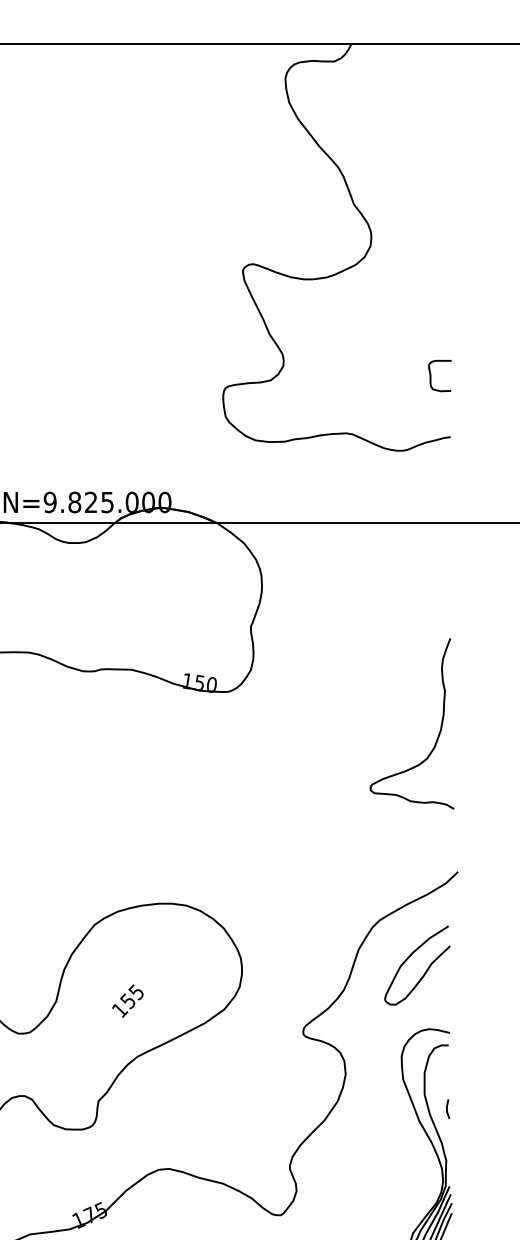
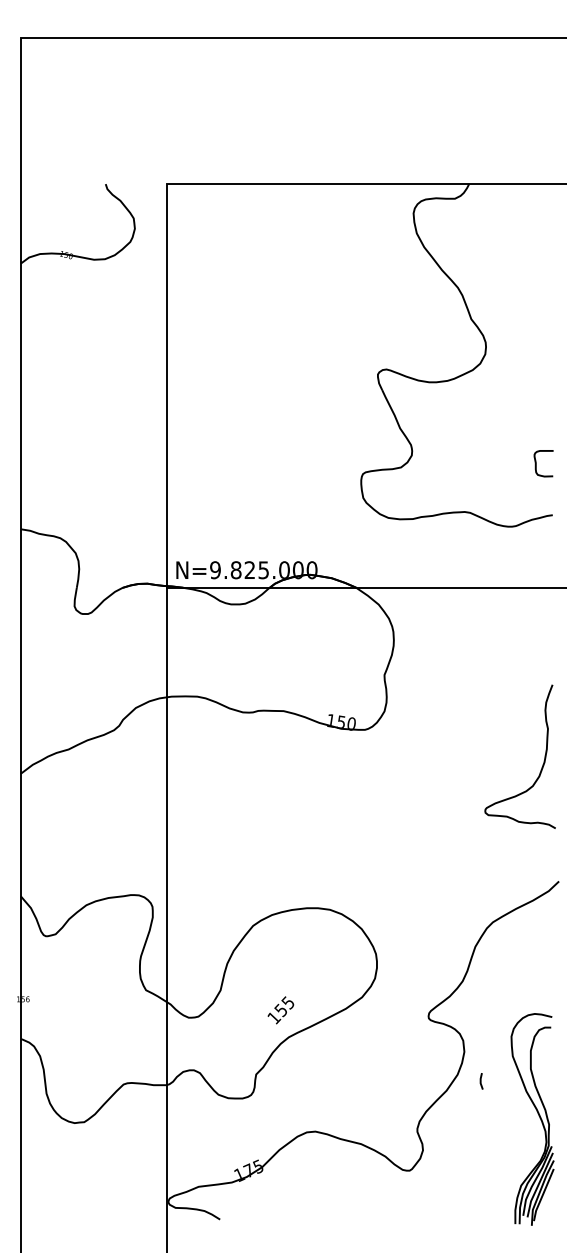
curve: (425, 970) -> (531, 964), removed
text: (127, 1001) -> (280, 1010), moved
line: (447, 1109) -> (481, 1081), moved

